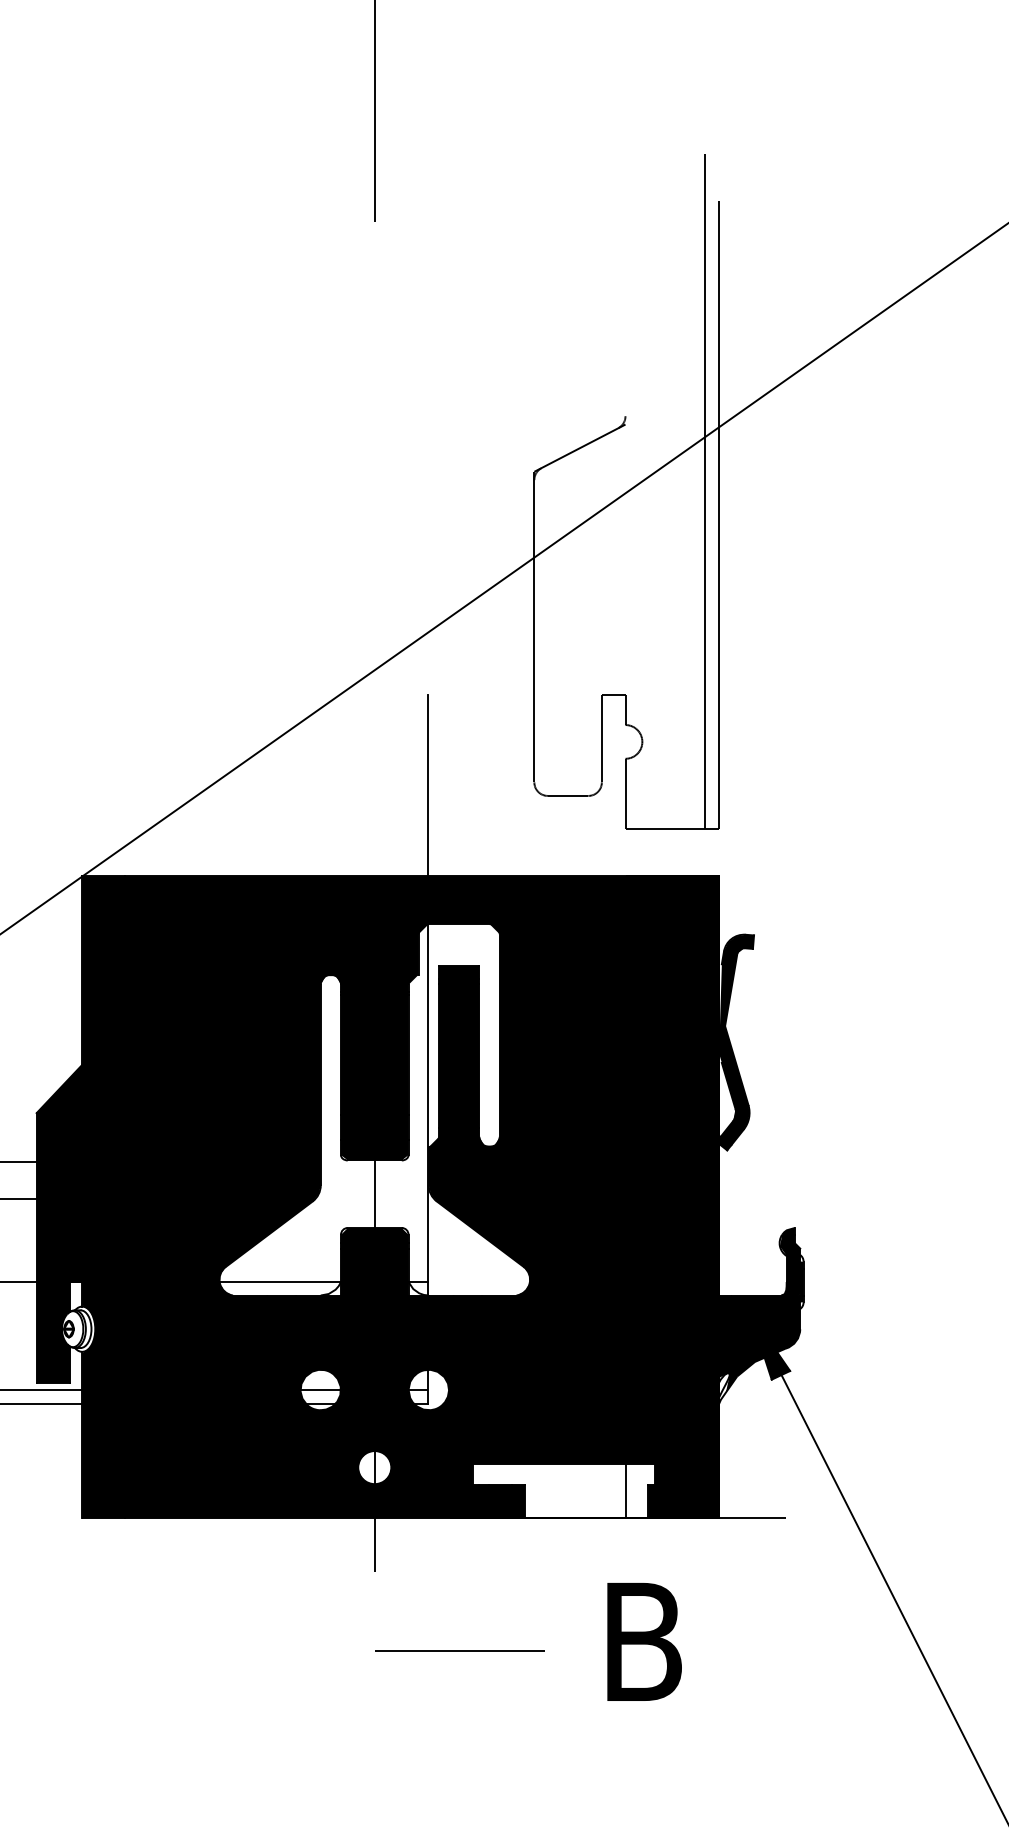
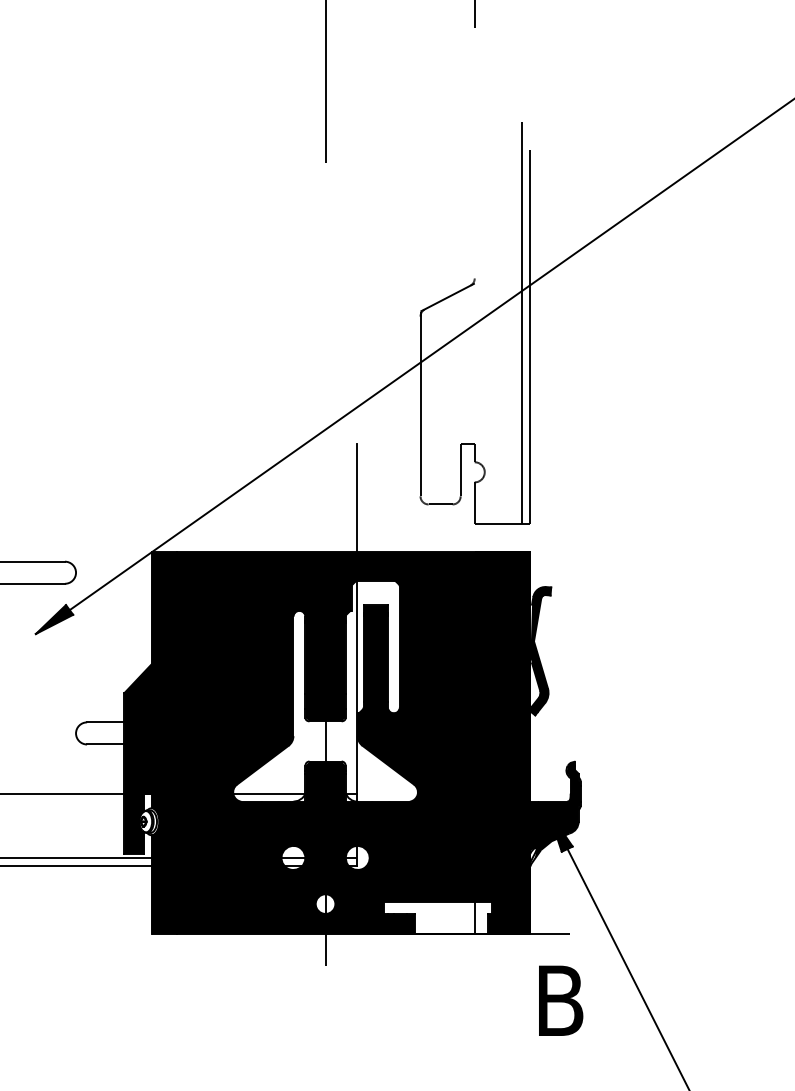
text: (645, 1641) -> (561, 1000), moved
line: (458, 1651) -> (375, 1013), removed

